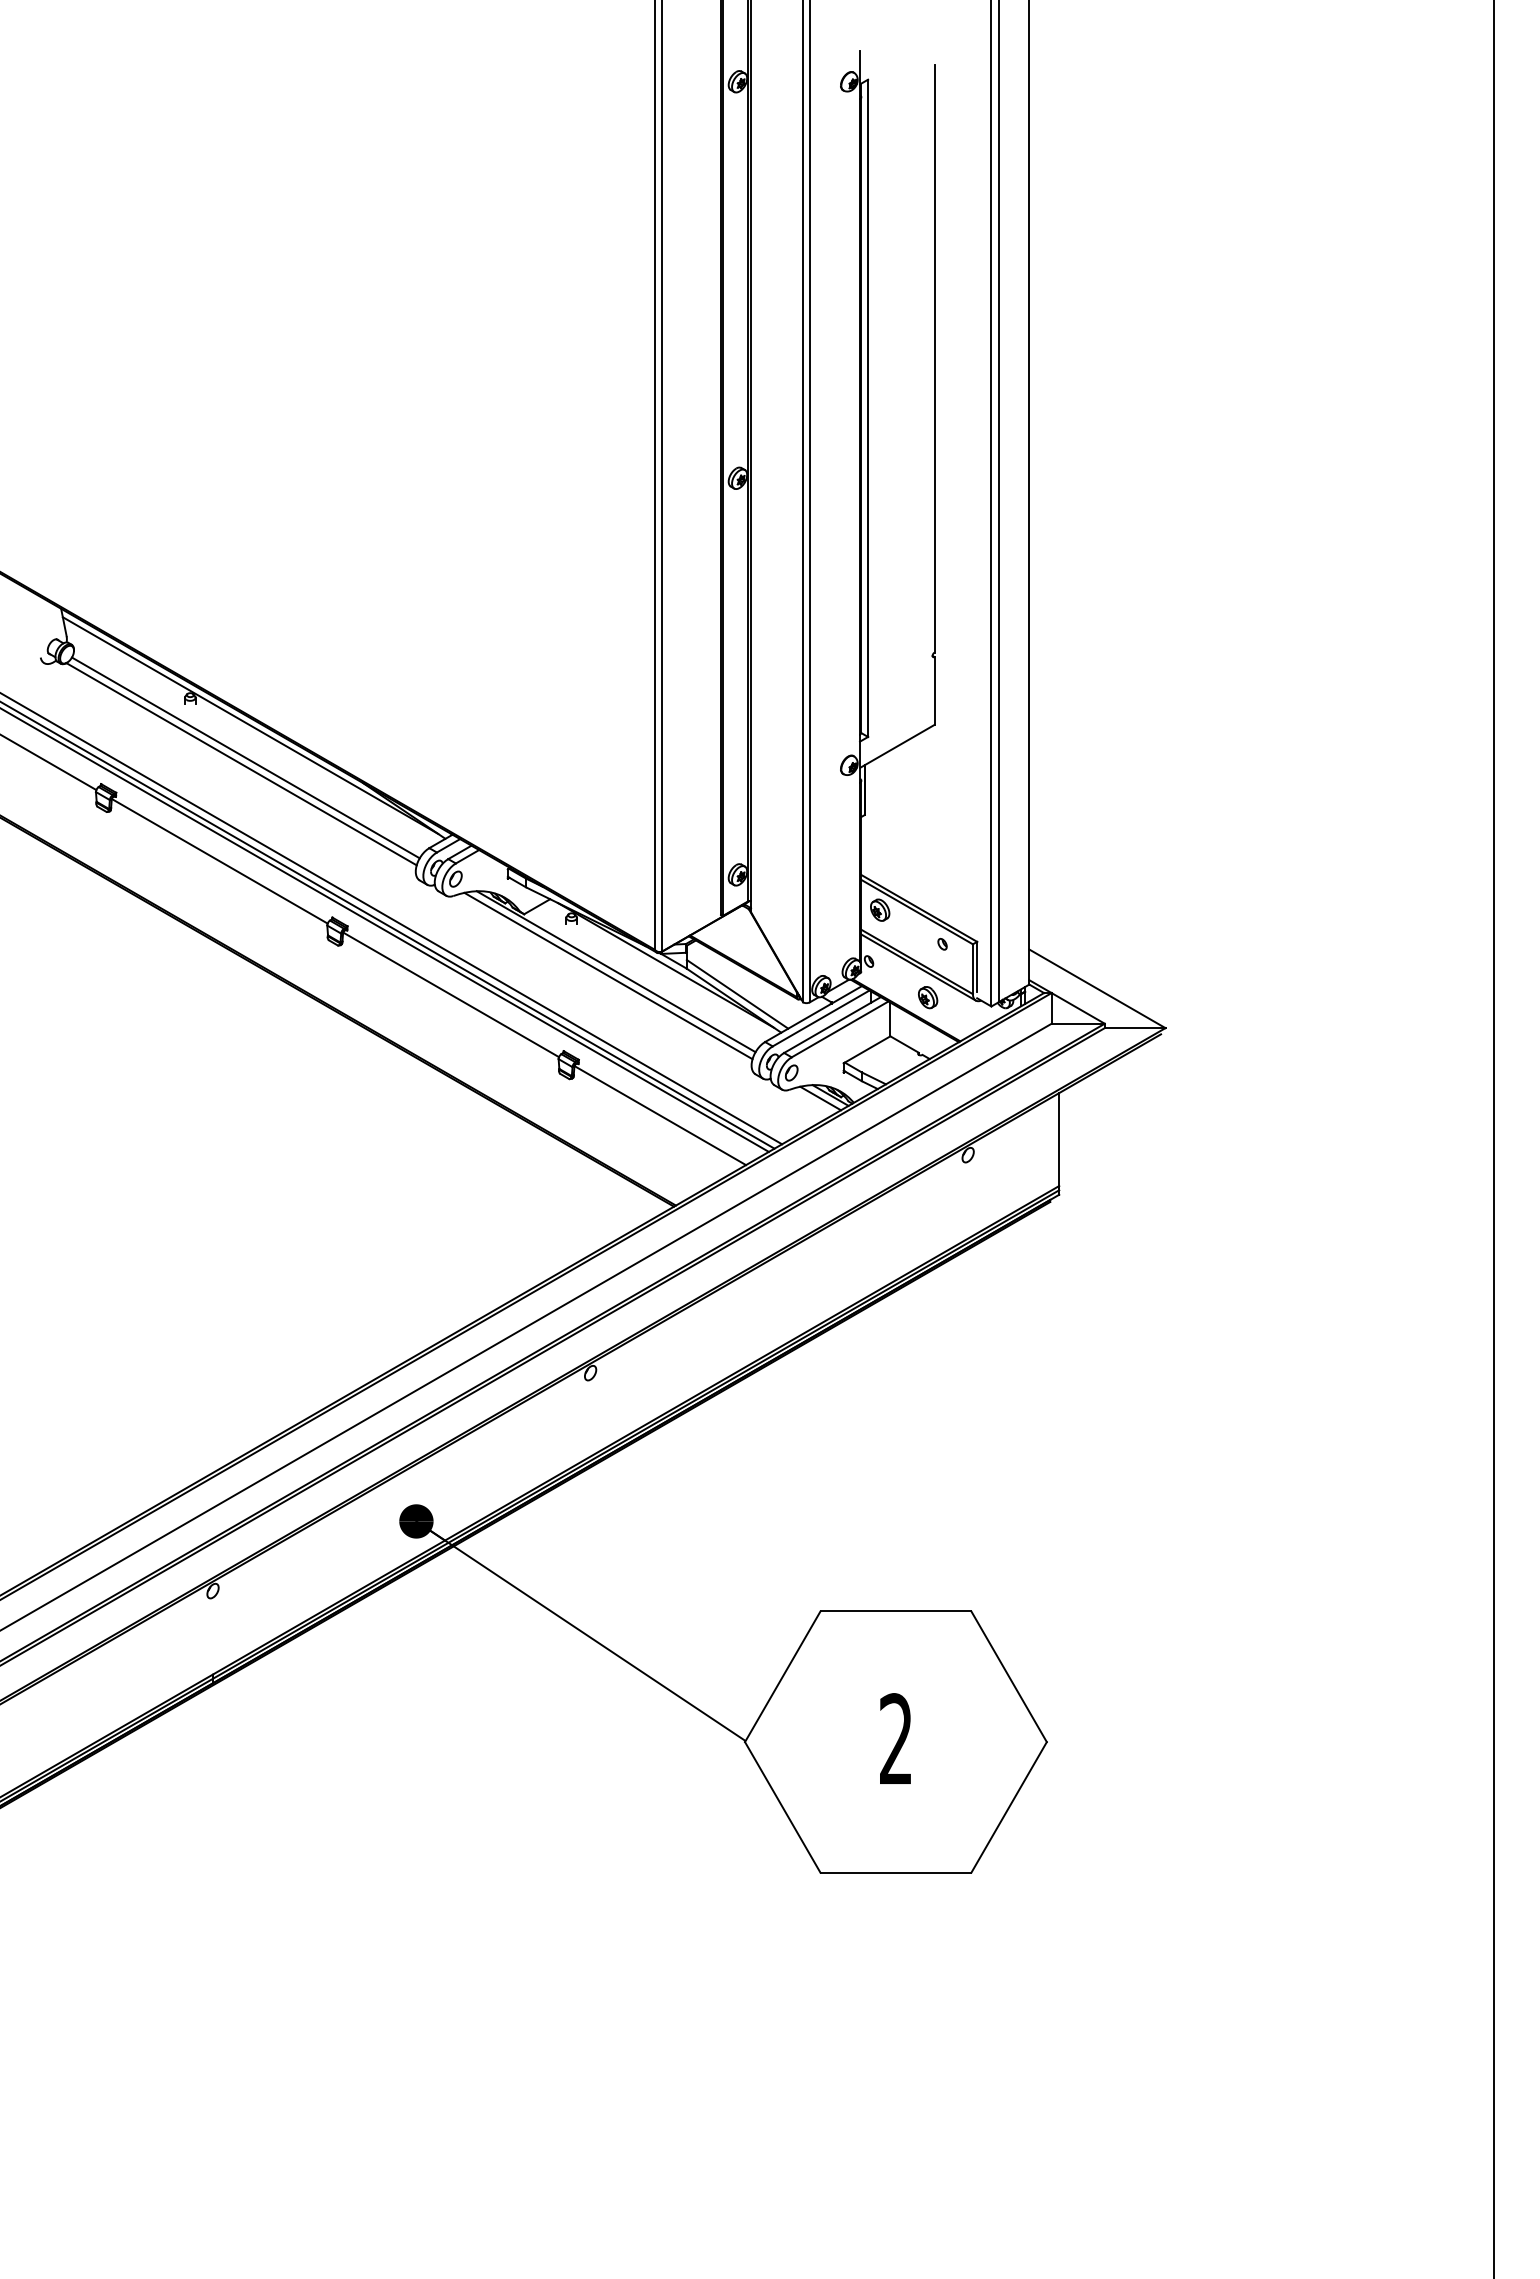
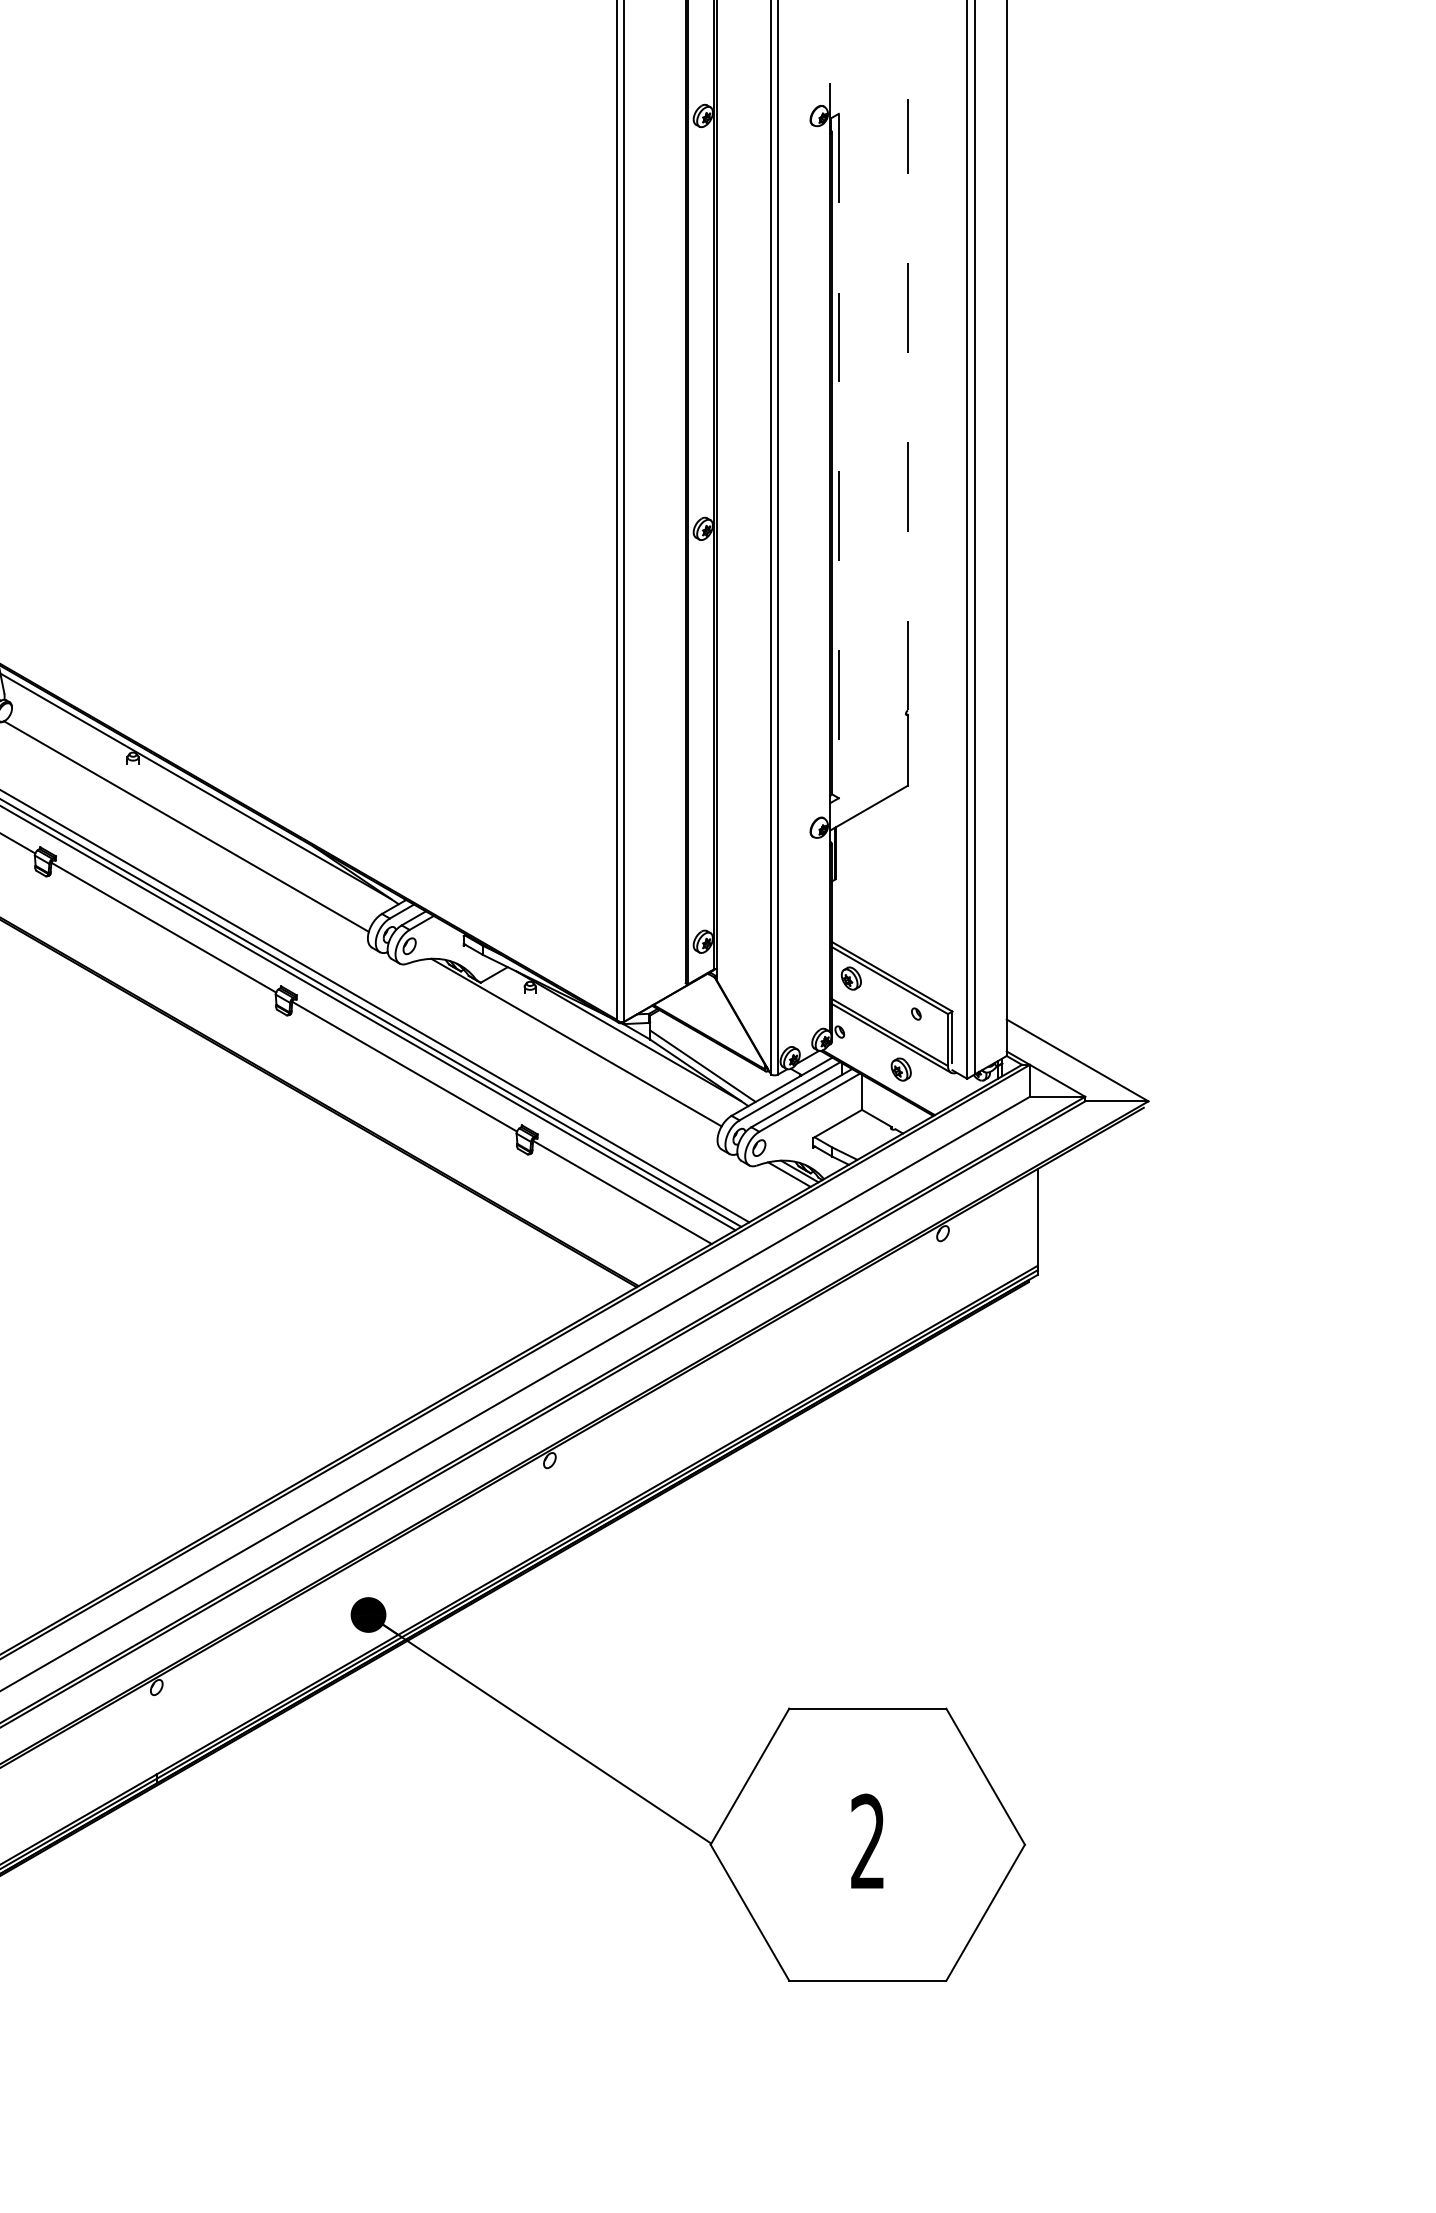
line: (934, 359) -> (907, 405), solid -> dashed
line: (868, 408) -> (839, 456), solid -> dashed
line: (245, 757) -> (190, 819), removed
line: (608, 975) -> (568, 1046), removed

